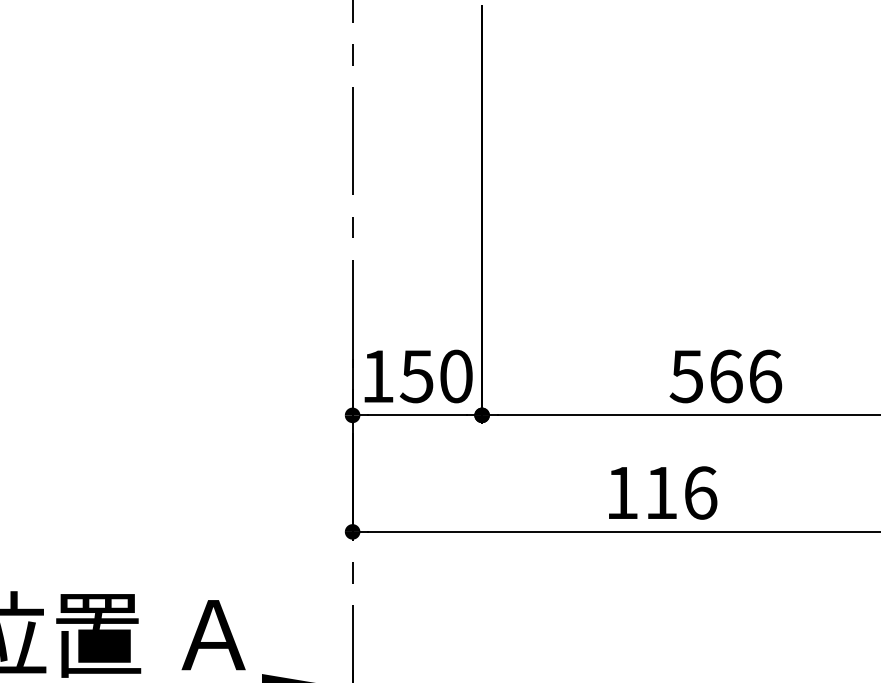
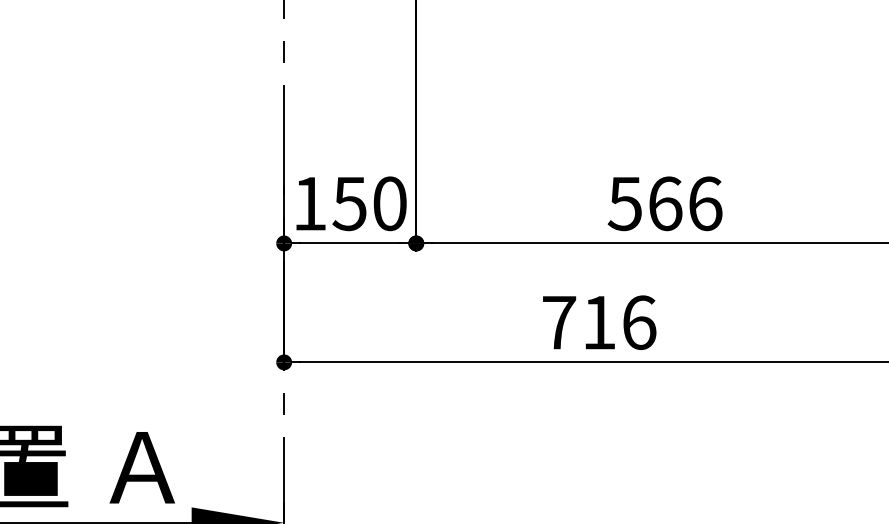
text: (622, 492) -> (559, 322), 116 -> 716

